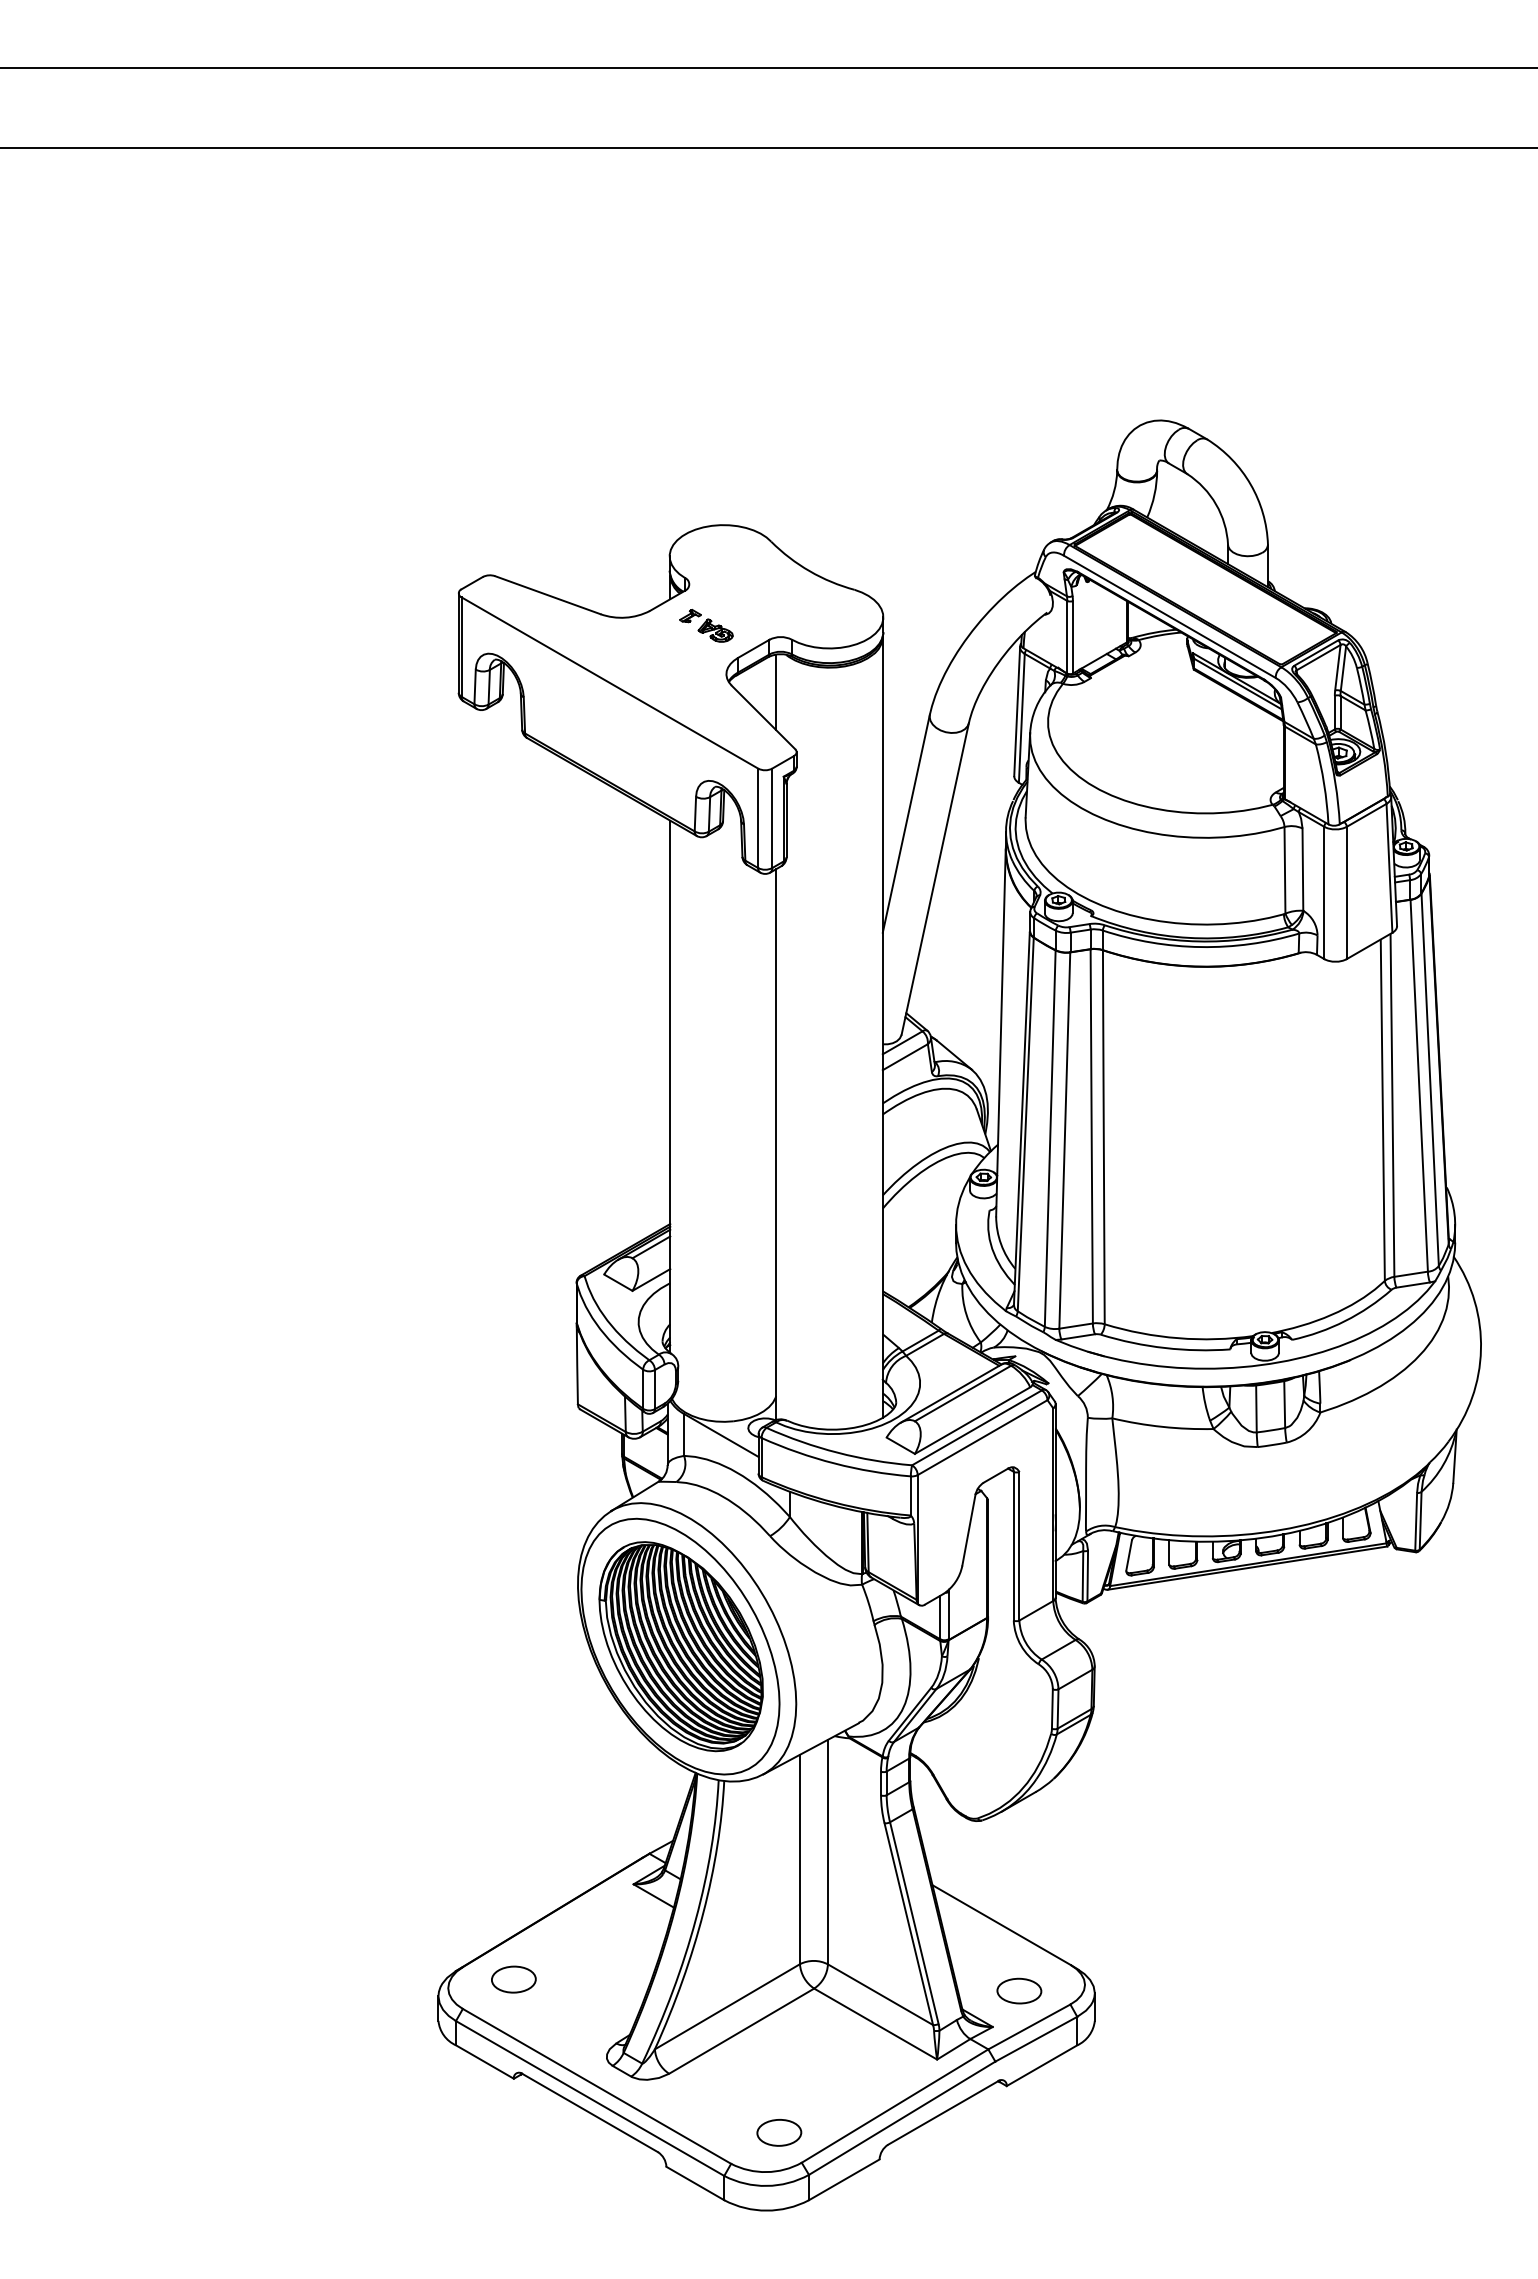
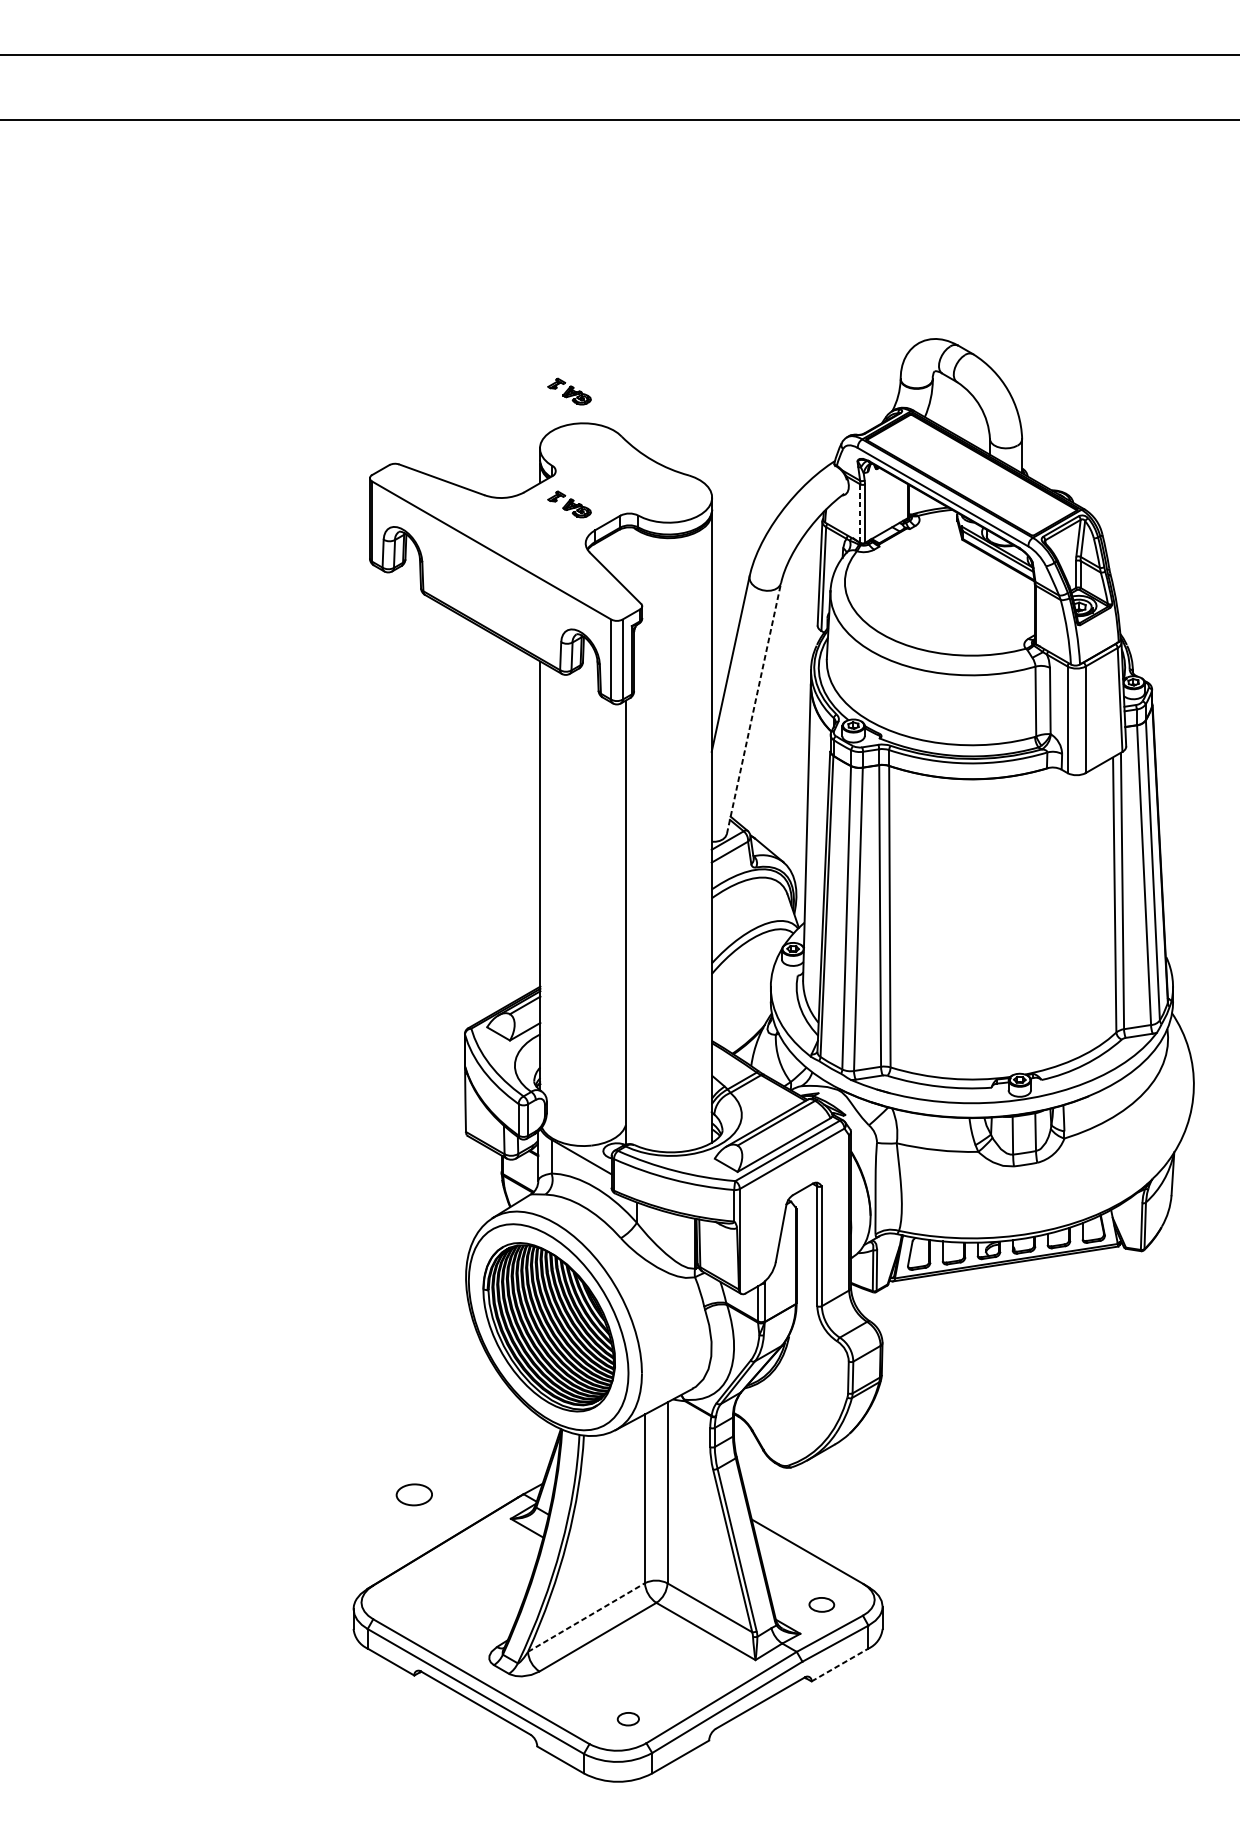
part: (706, 485) -> (569, 391), added
line: (1067, 636) -> (860, 513), solid -> dashed
line: (776, 692) -> (626, 558), removed
line: (935, 878) -> (754, 708), solid -> dashed
part: (513, 1979) -> (414, 1494), moved
part: (1019, 1990) -> (821, 1604), size x0.7
line: (727, 2006) -> (586, 1617), solid -> dashed
line: (1041, 2065) -> (839, 1664), solid -> dashed
part: (779, 2132) -> (628, 1718), size x0.6

